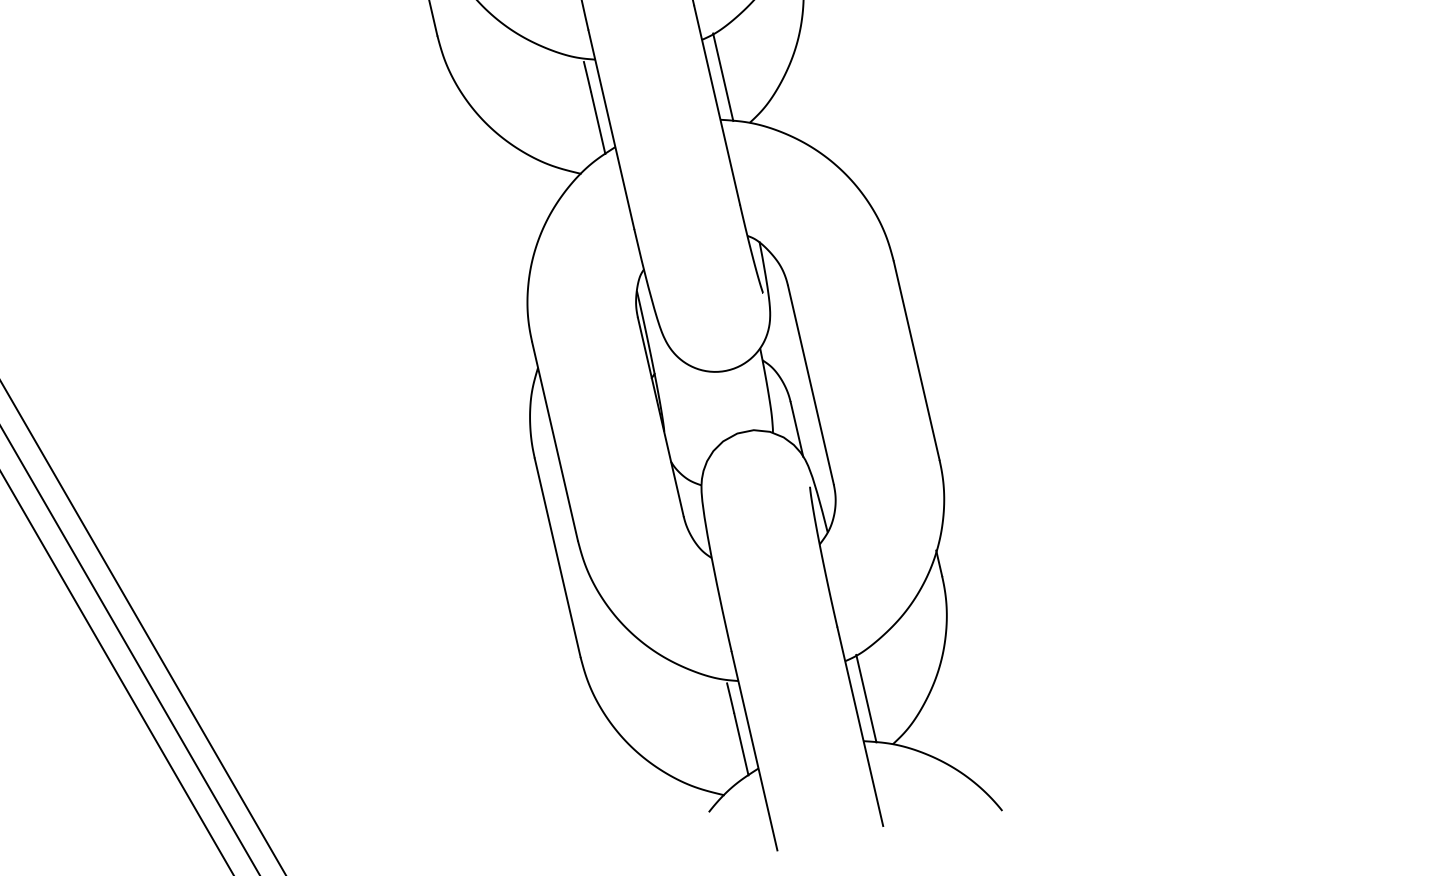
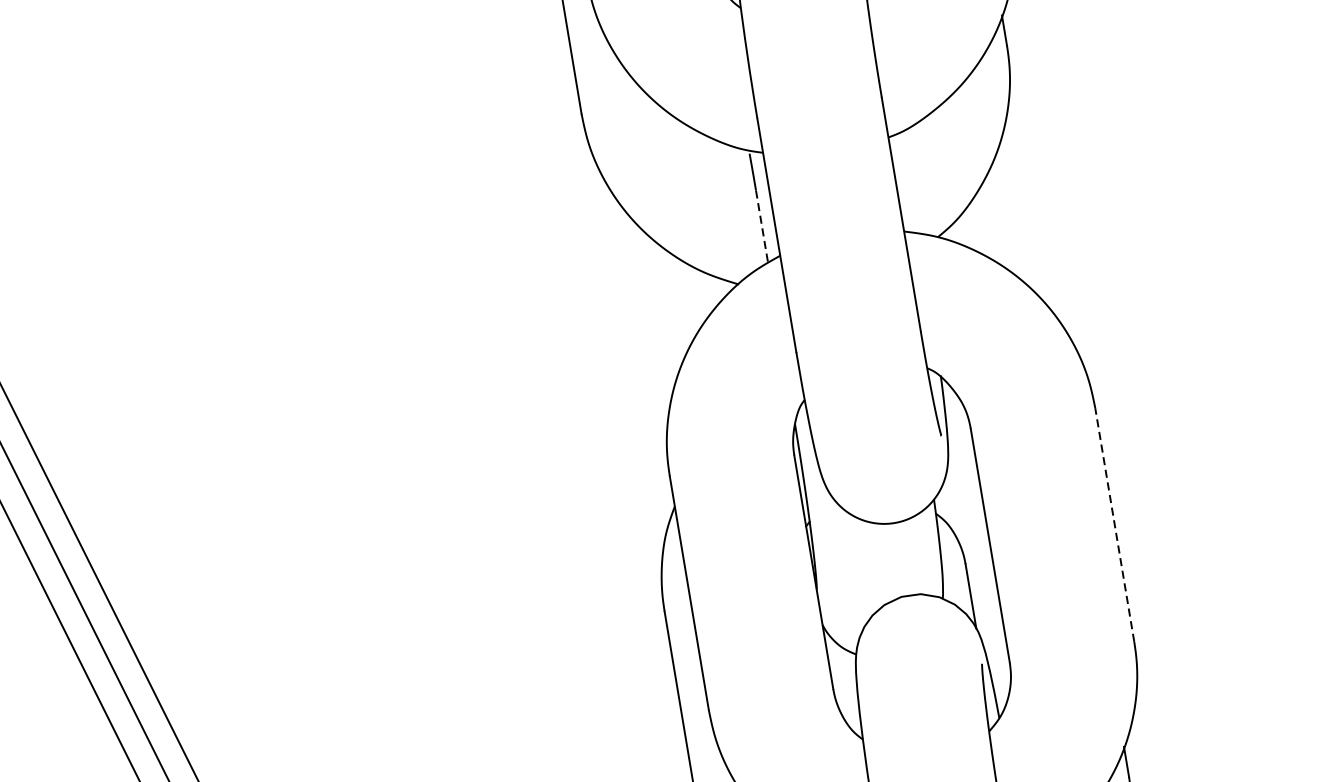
line: (723, 77) -> (910, 182), removed
line: (598, 123) -> (762, 227), solid -> dashed
line: (916, 360) -> (1114, 524), solid -> dashed

